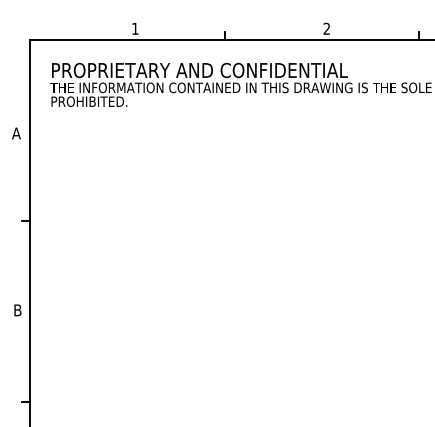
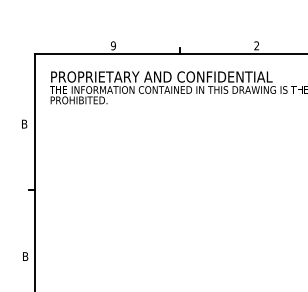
text: (134, 28) -> (112, 45), 1 -> 9
text: (16, 133) -> (24, 124), A -> B

